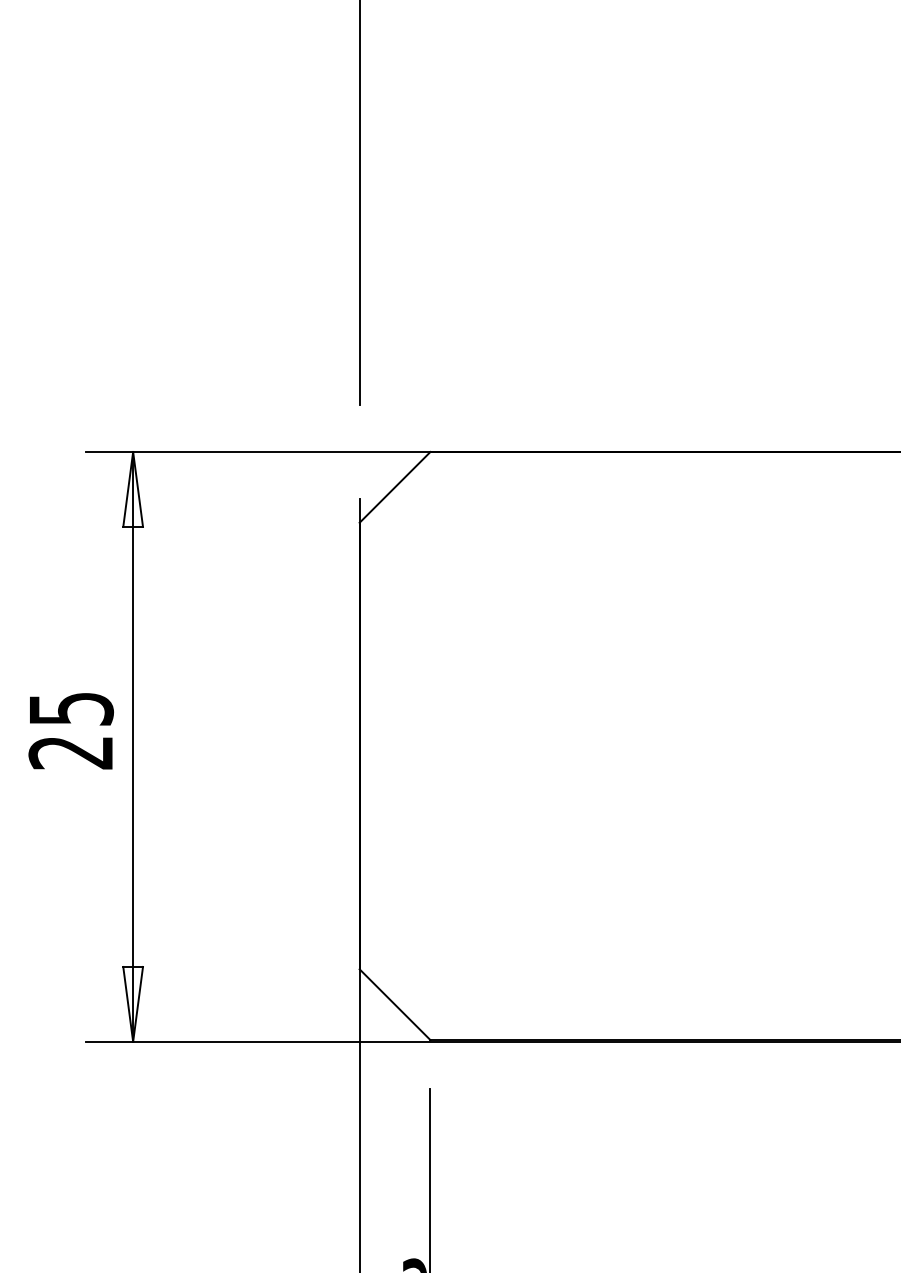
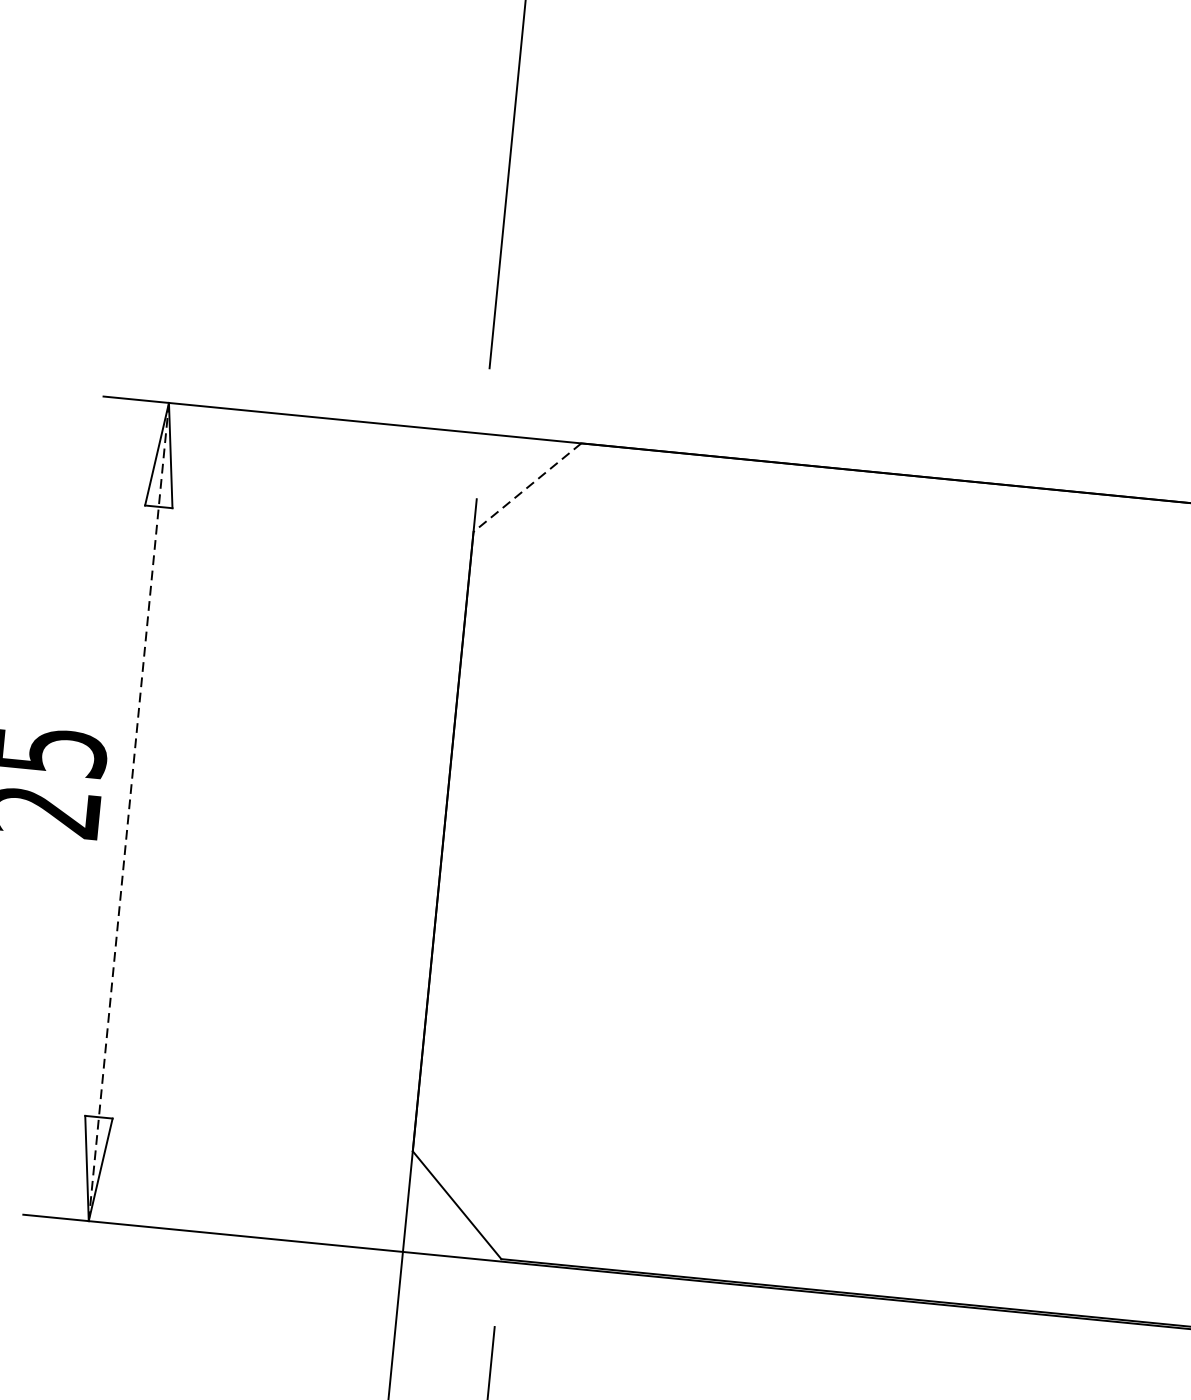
line: (394, 487) -> (526, 487), solid -> dashed
line: (133, 746) -> (129, 811), solid -> dashed

